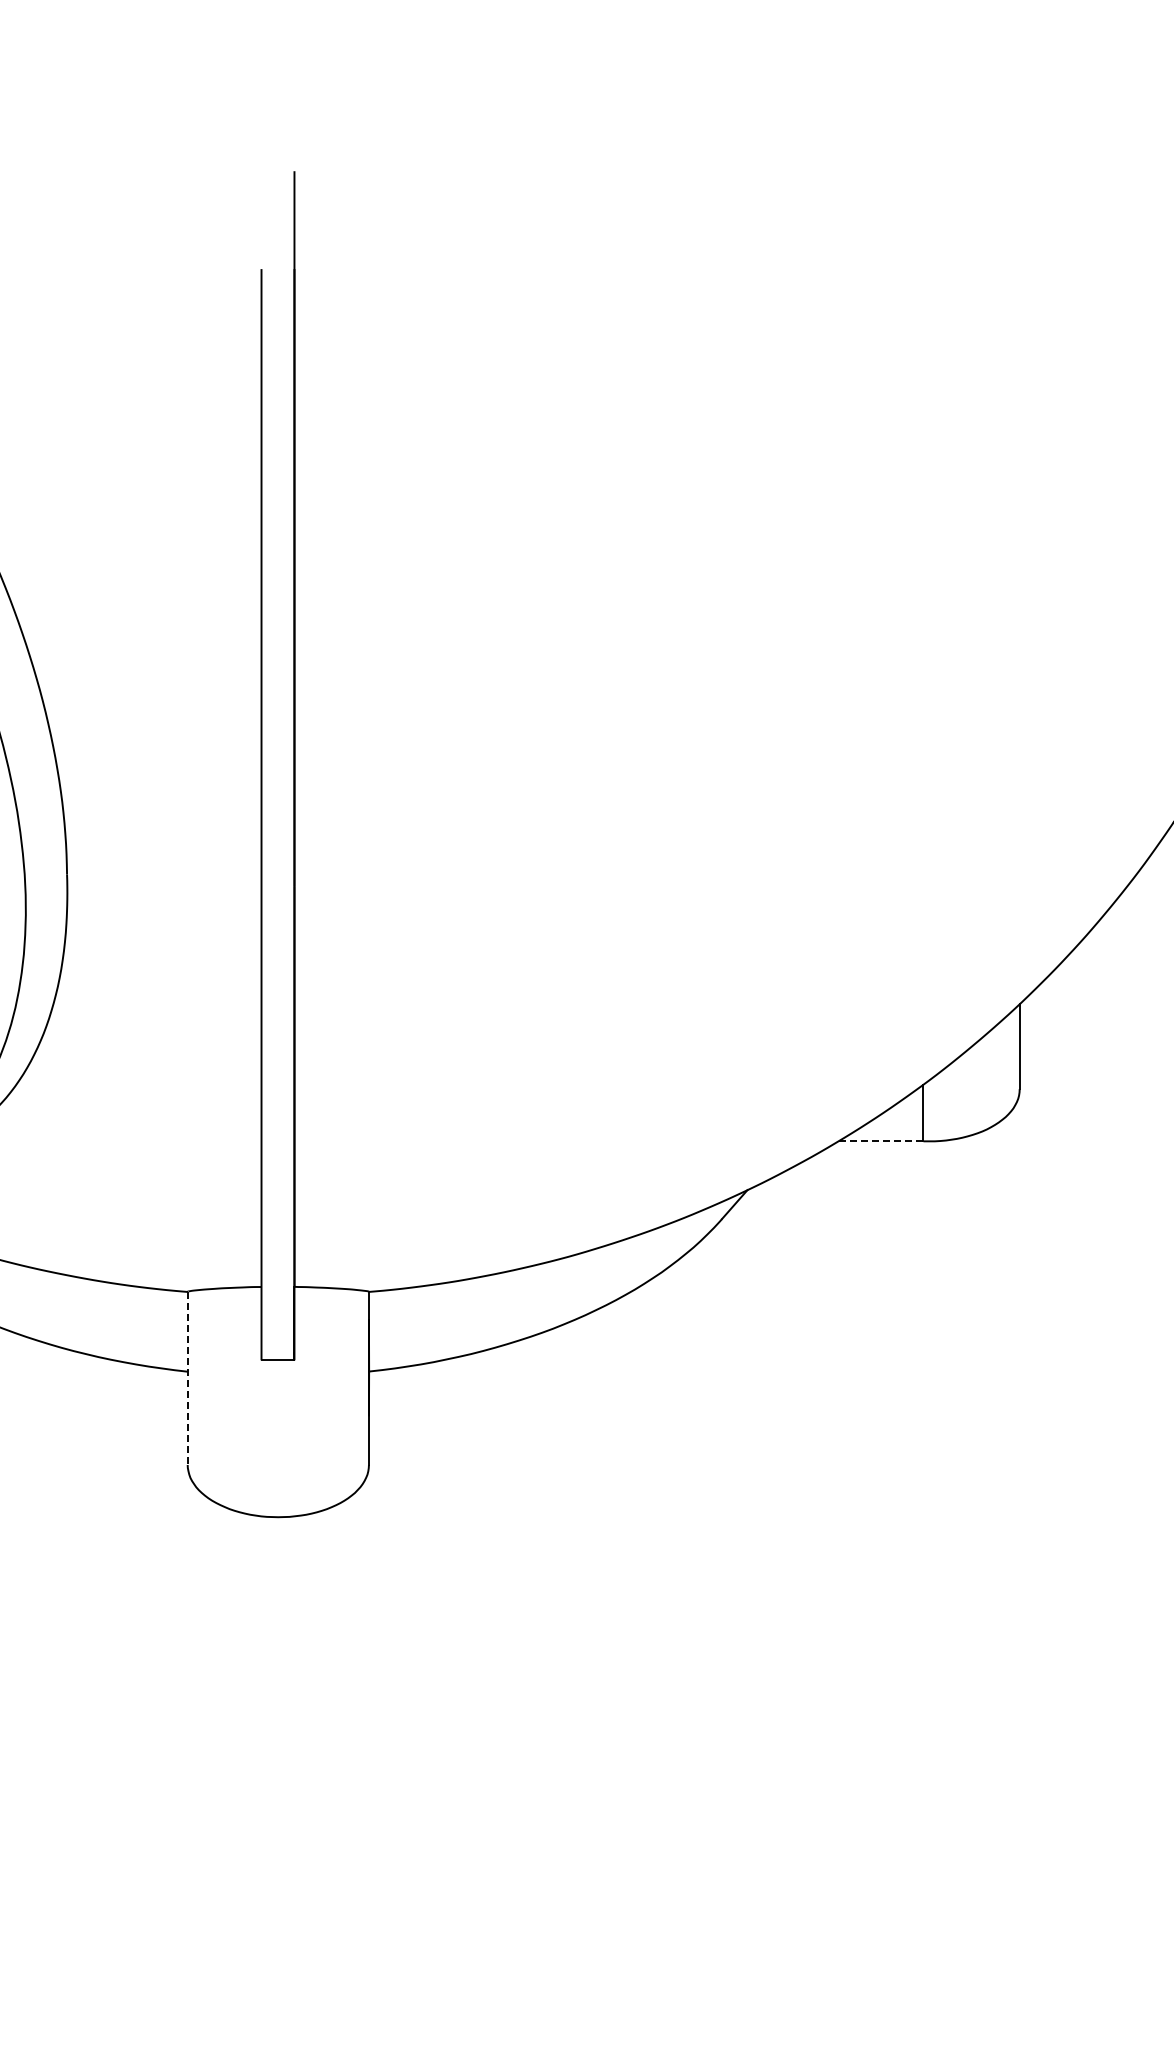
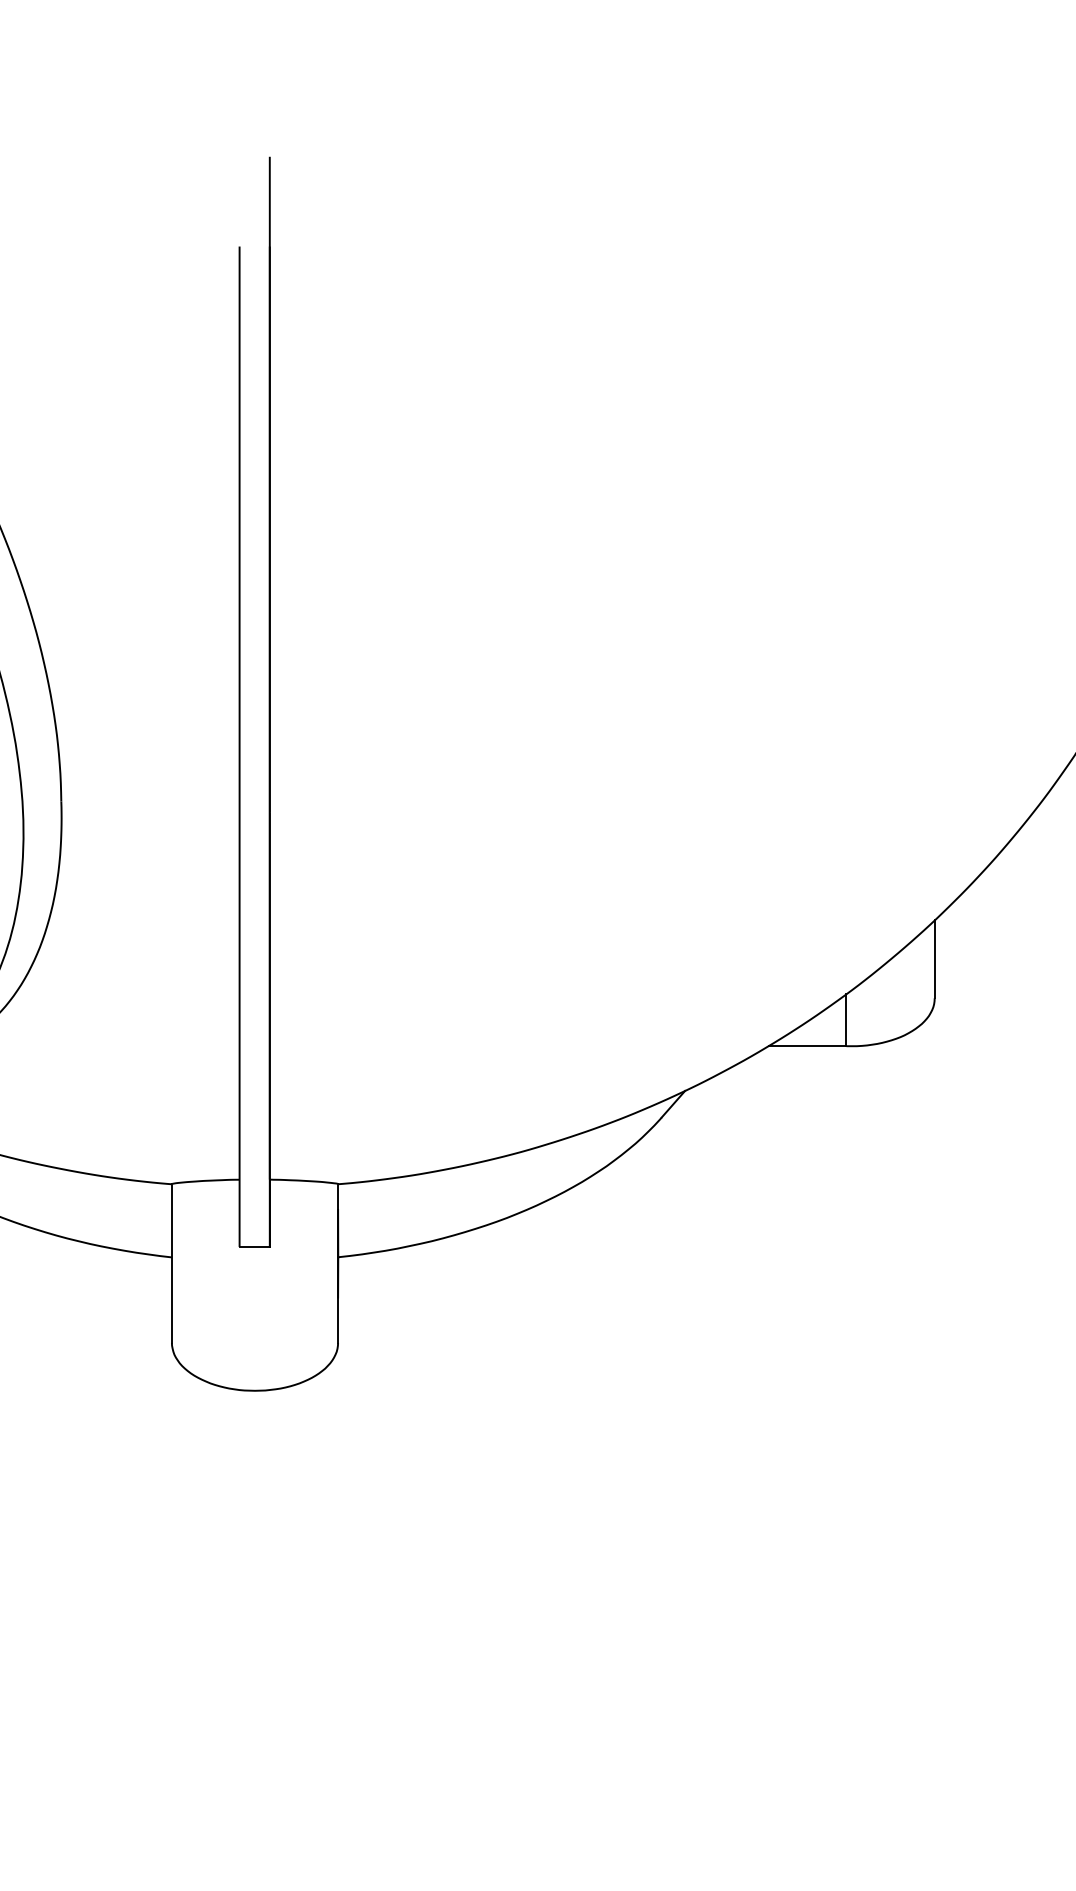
line: (881, 1141) -> (807, 1046), dashed -> solid
line: (187, 1378) -> (171, 1263), dashed -> solid

